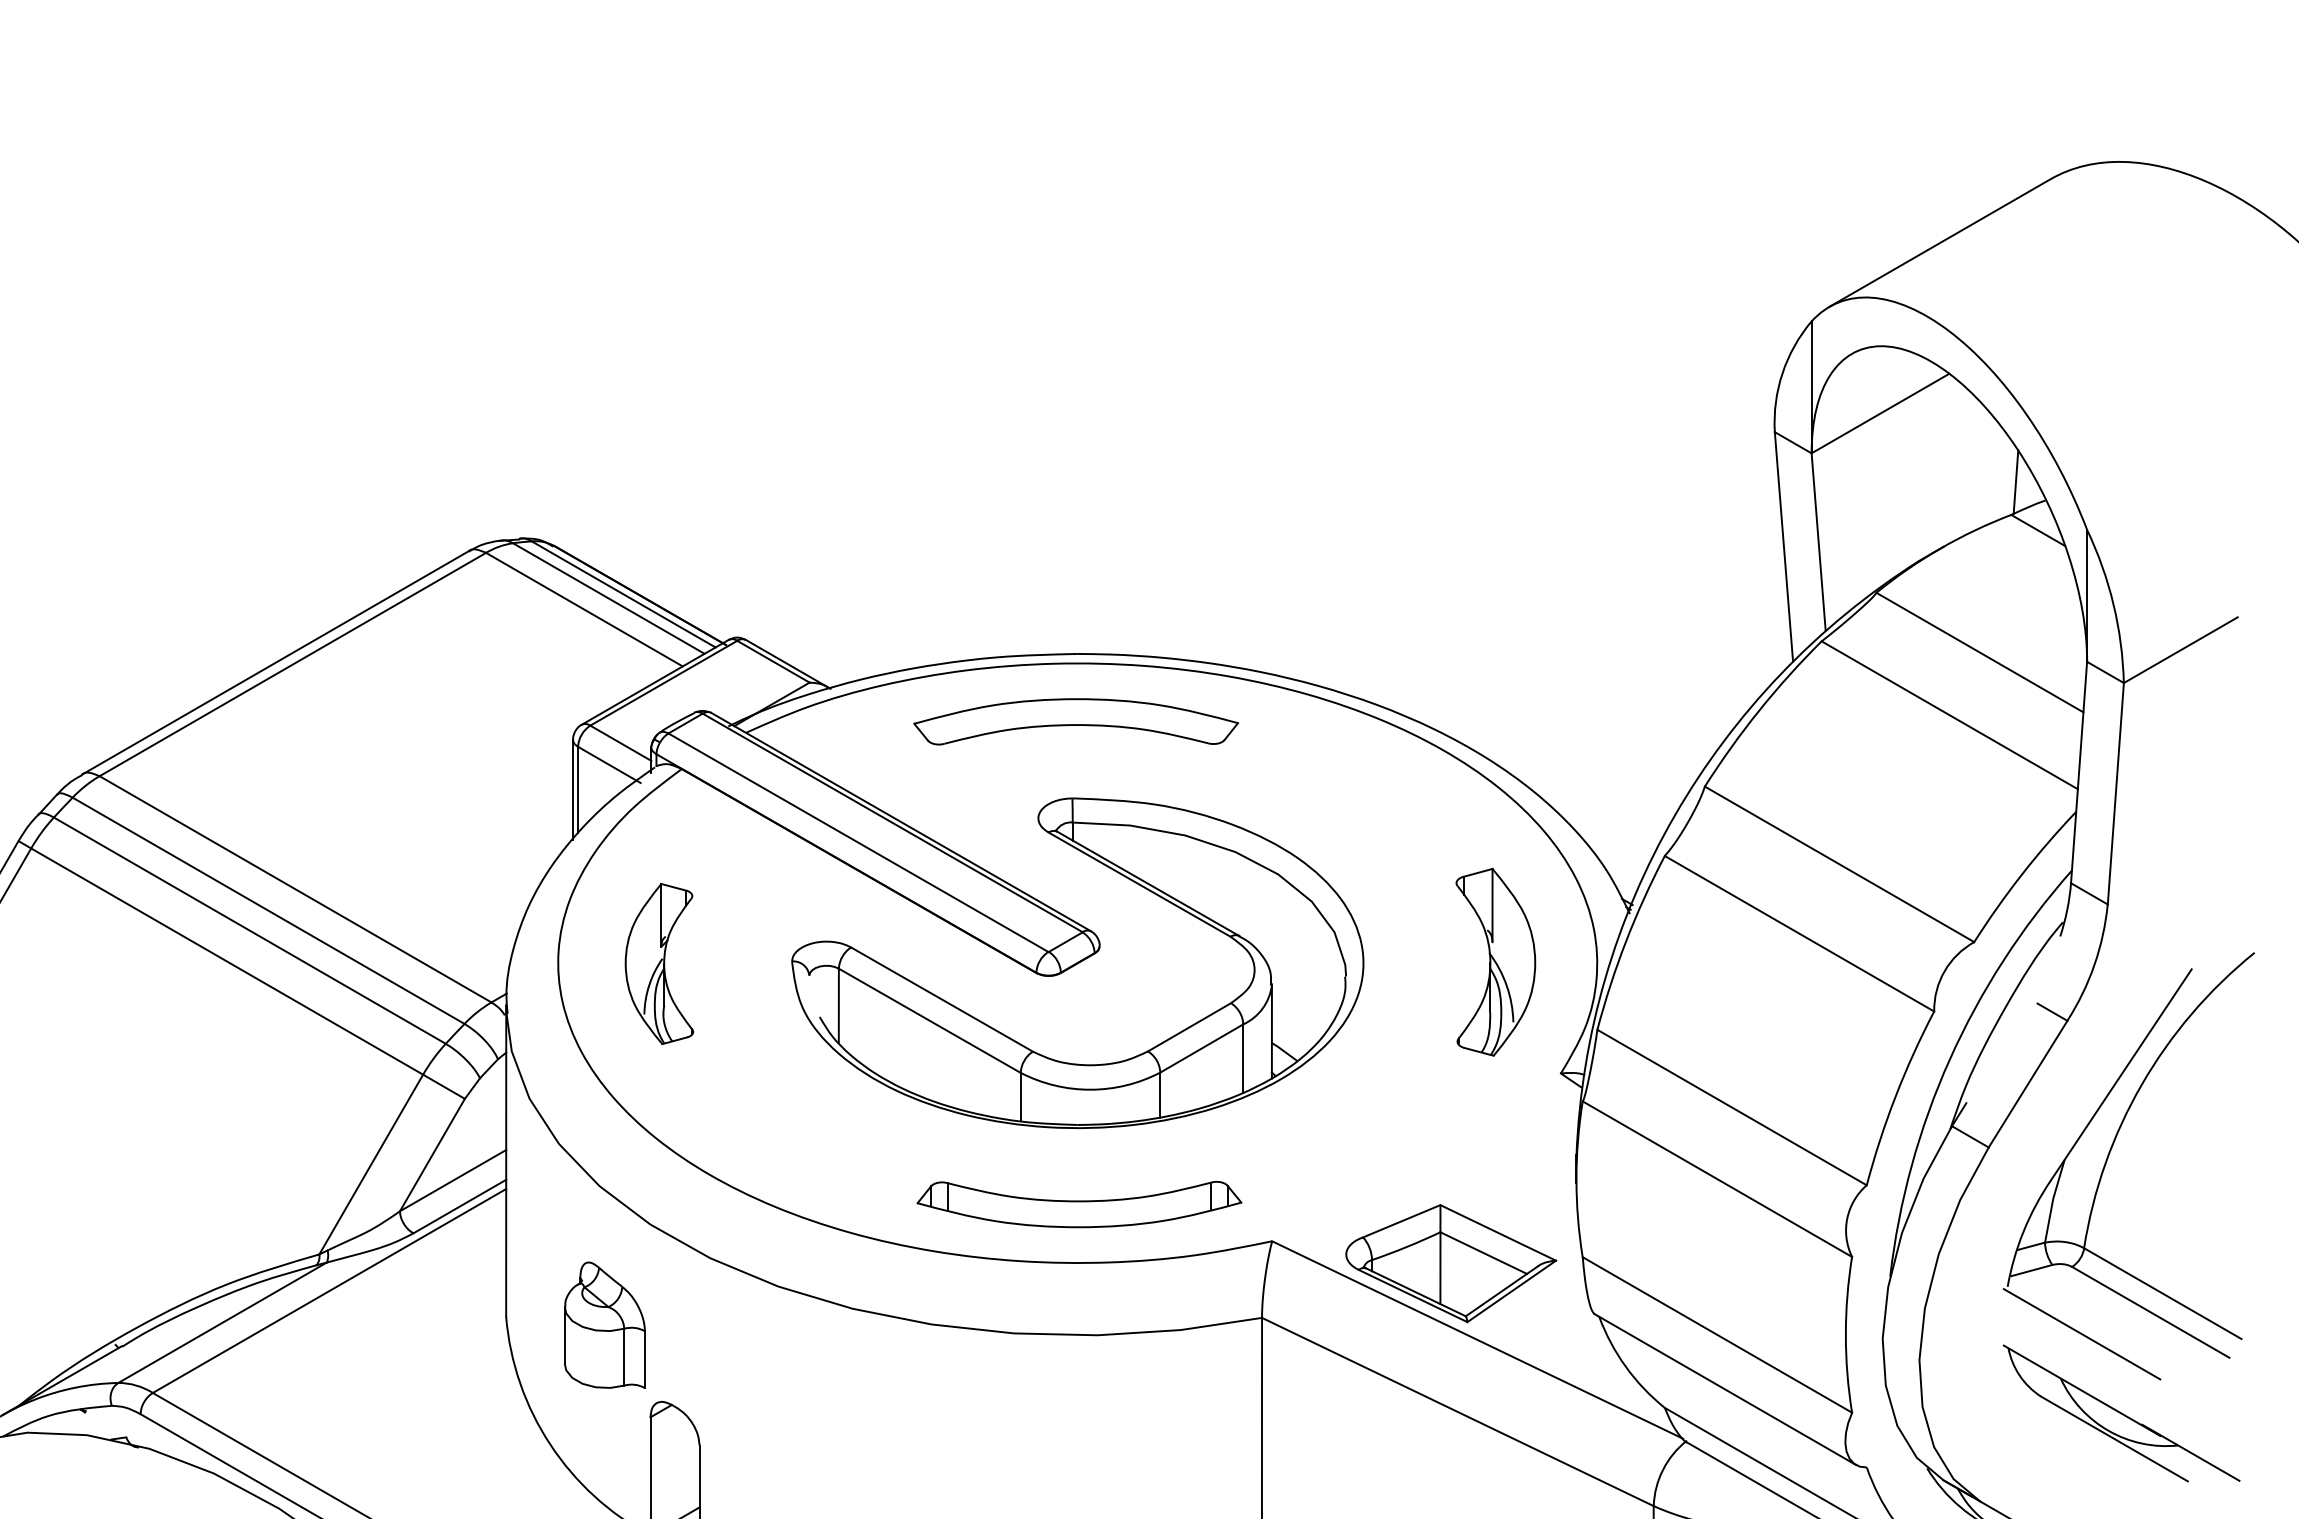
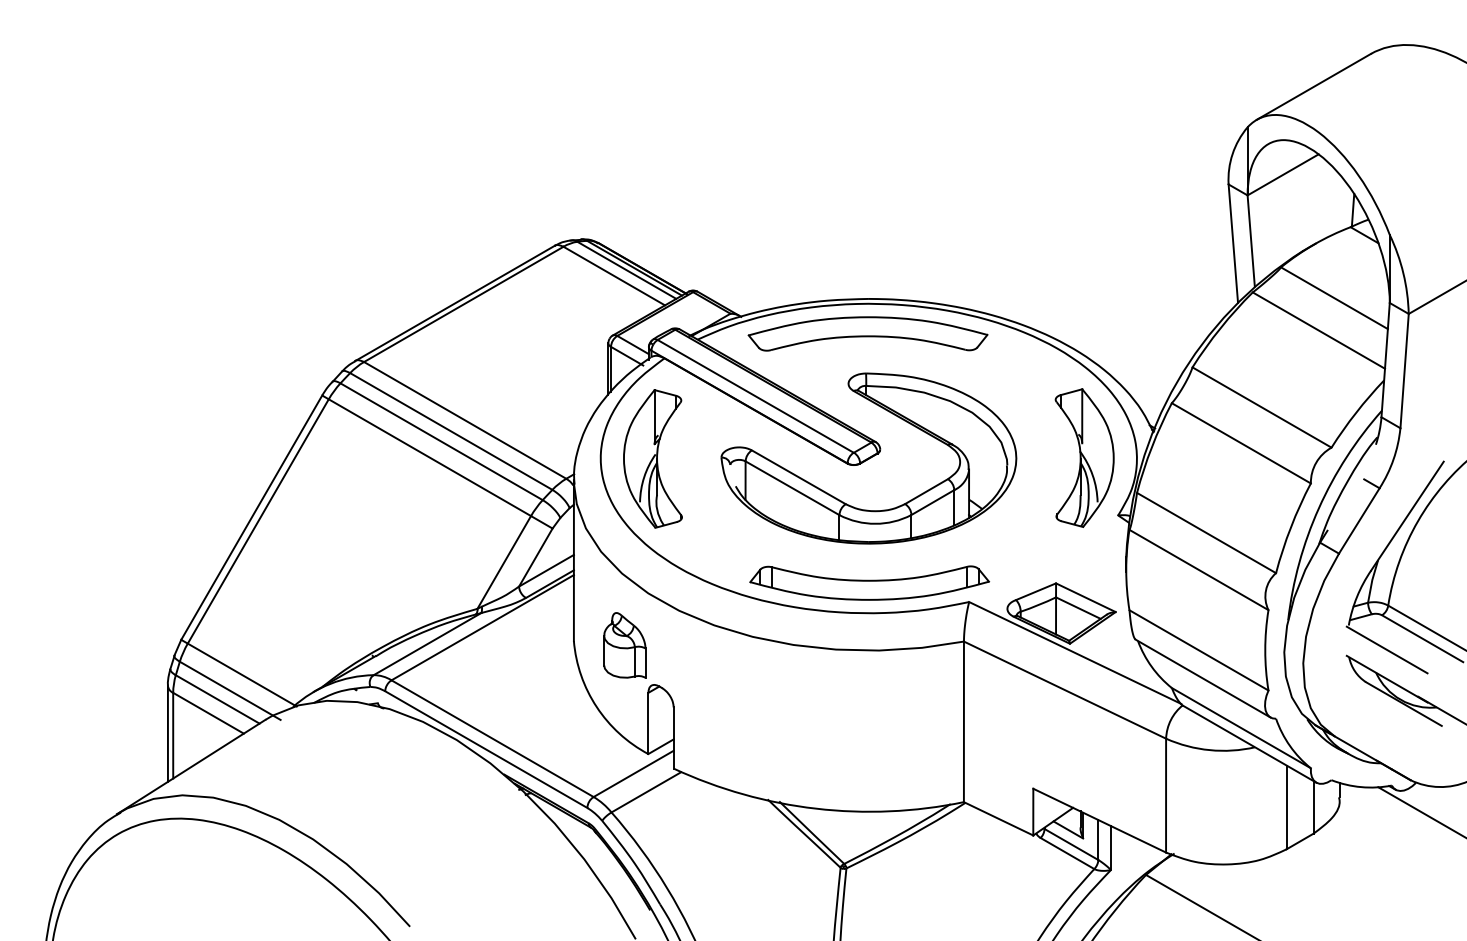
part: (1075, 720) -> (867, 333), size x1.43
part: (1495, 961) -> (1084, 457), size x1.43
part: (658, 963) -> (652, 458), size x1.67
part: (1078, 1203) -> (869, 582), size x1.43

